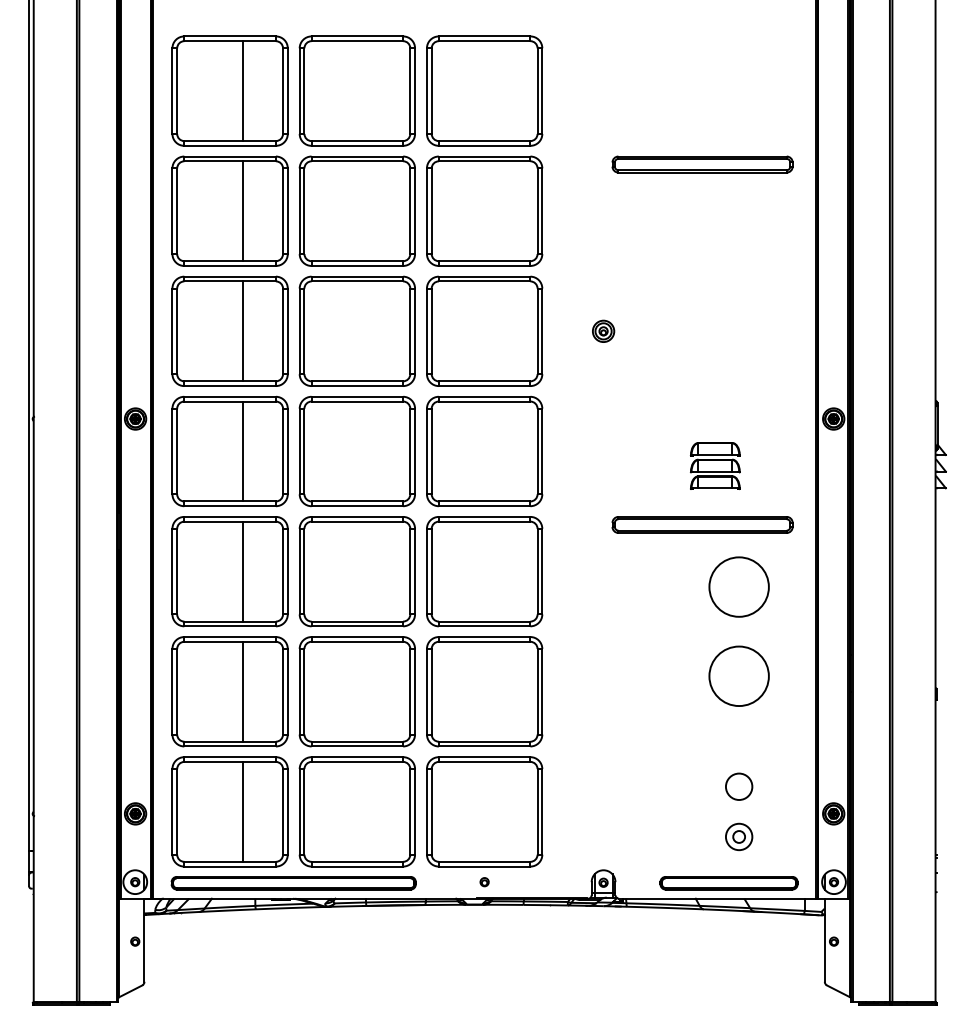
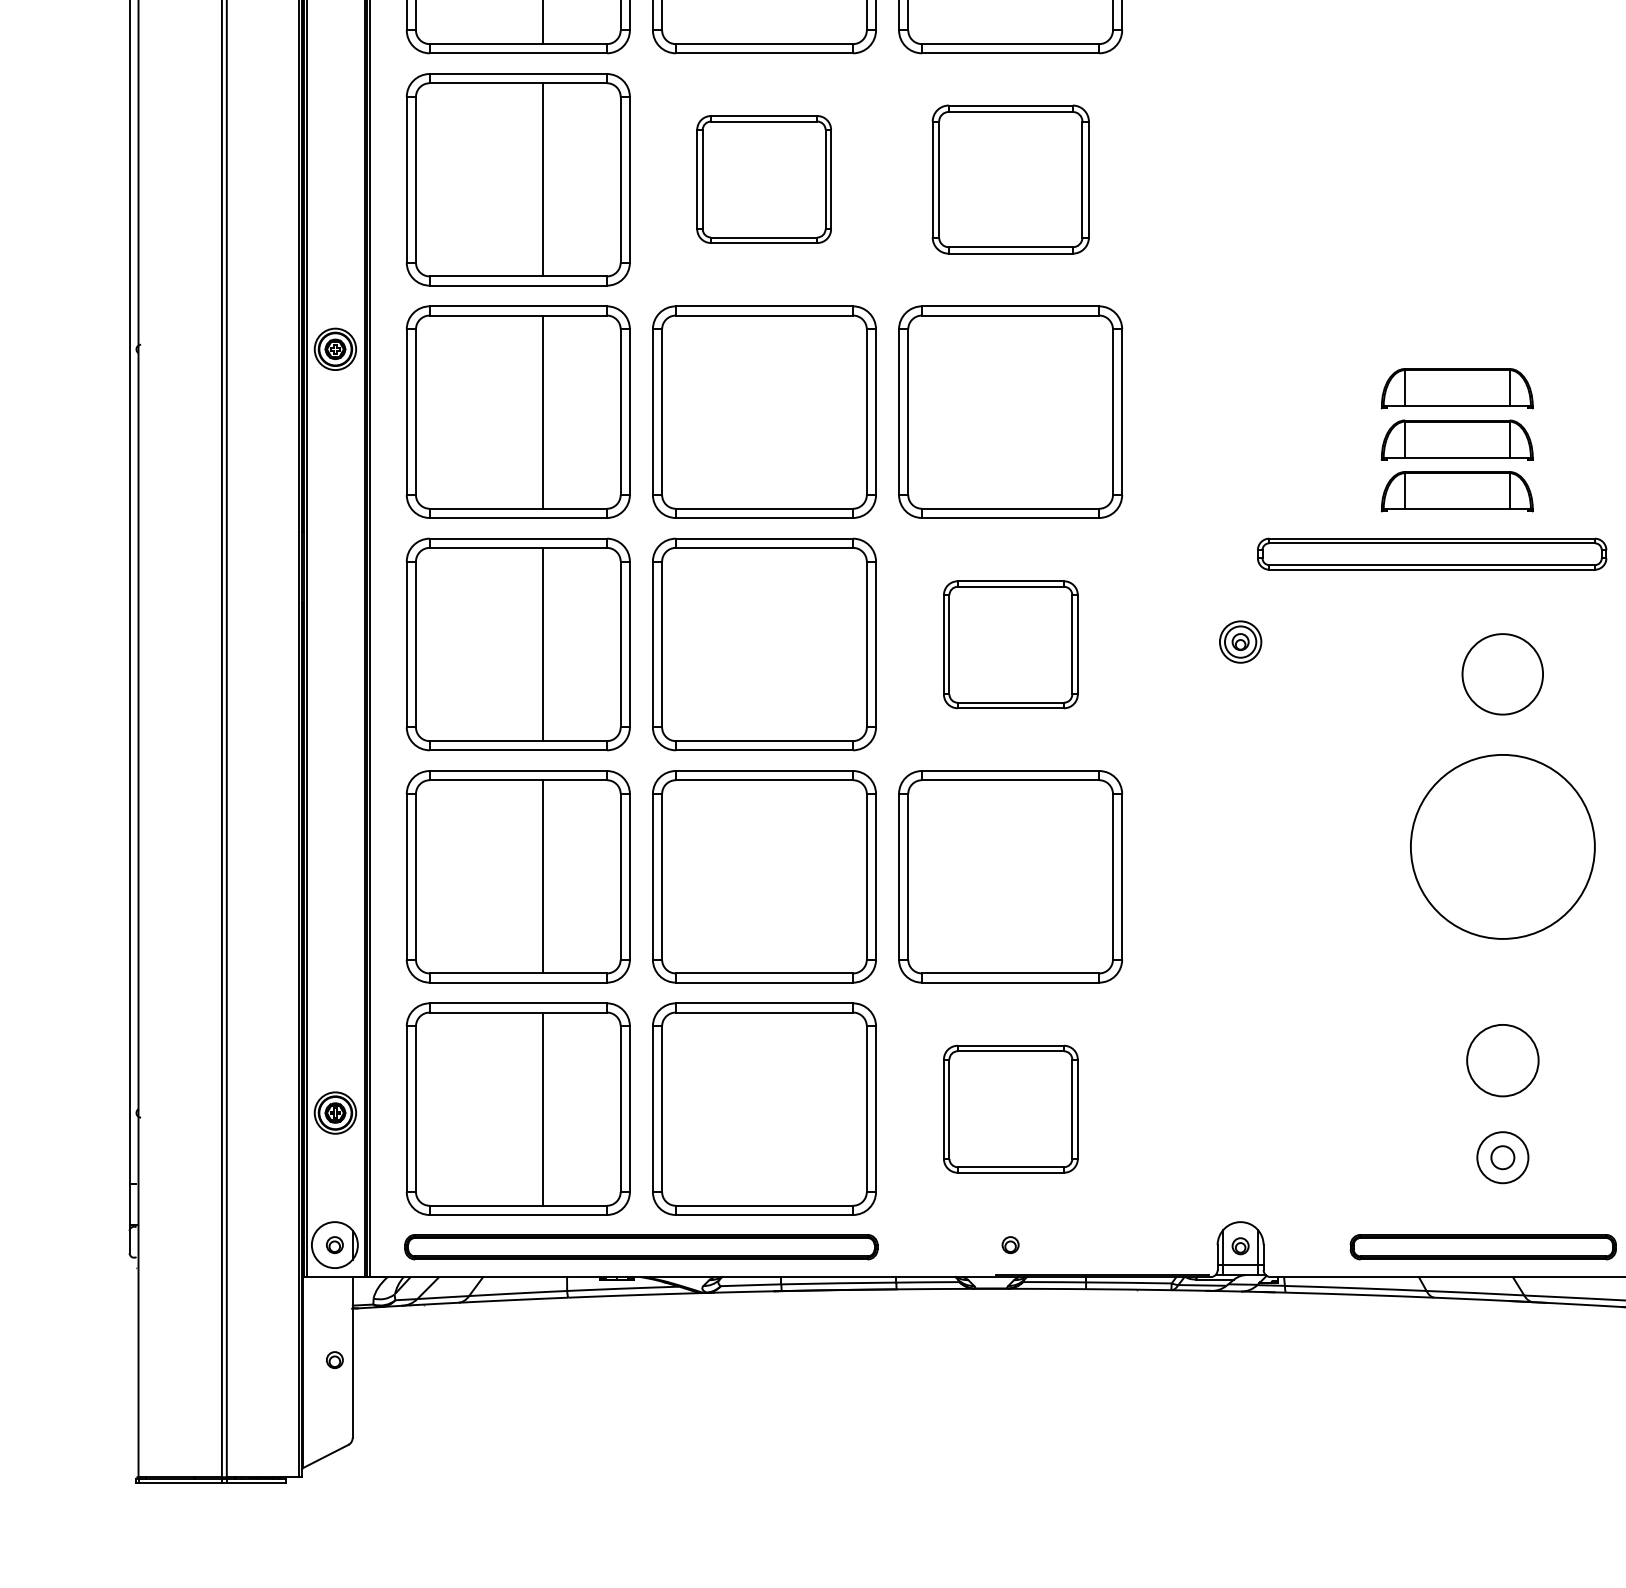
part: (356, 330) -> (762, 178), size x0.6
part: (484, 330) -> (1010, 178), size x0.7
part: (603, 330) -> (1240, 640), moved
part: (714, 465) -> (1455, 439), size x1.6
part: (484, 571) -> (1010, 644), size x0.6
circle: (738, 586) -> (1501, 673), size x0.7
circle: (738, 676) -> (1501, 847), size x1.6
circle: (738, 786) -> (1501, 1060), size x1.4
part: (484, 811) -> (1010, 1108), size x0.6

